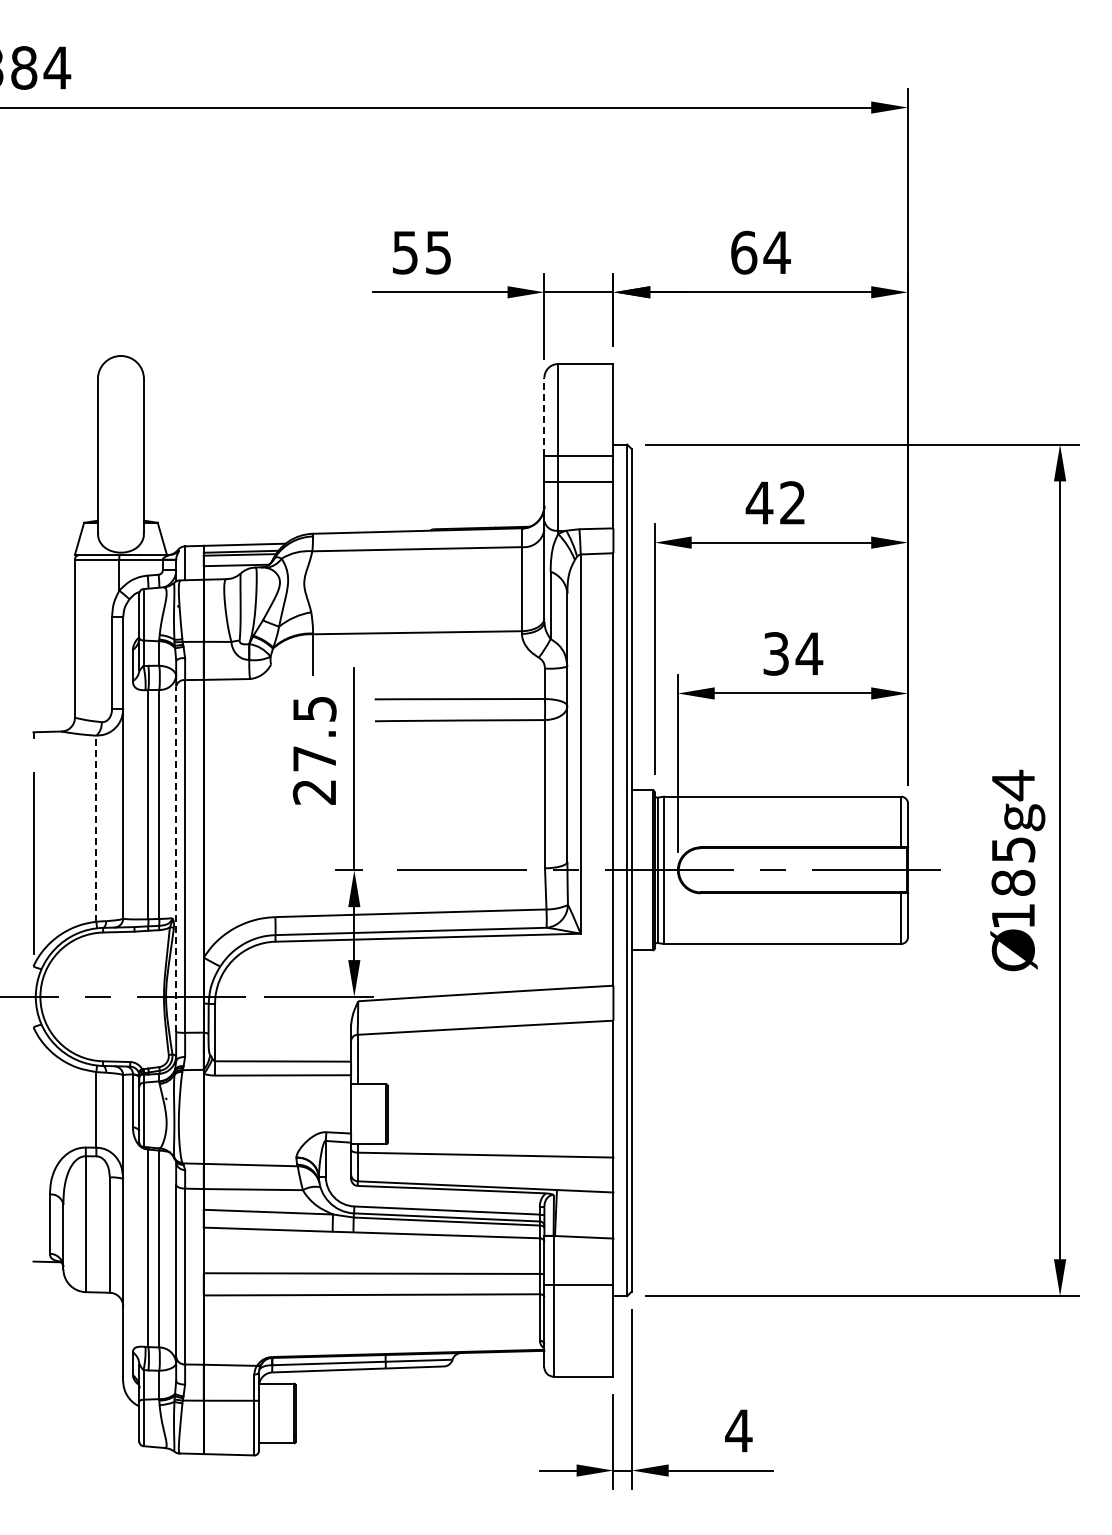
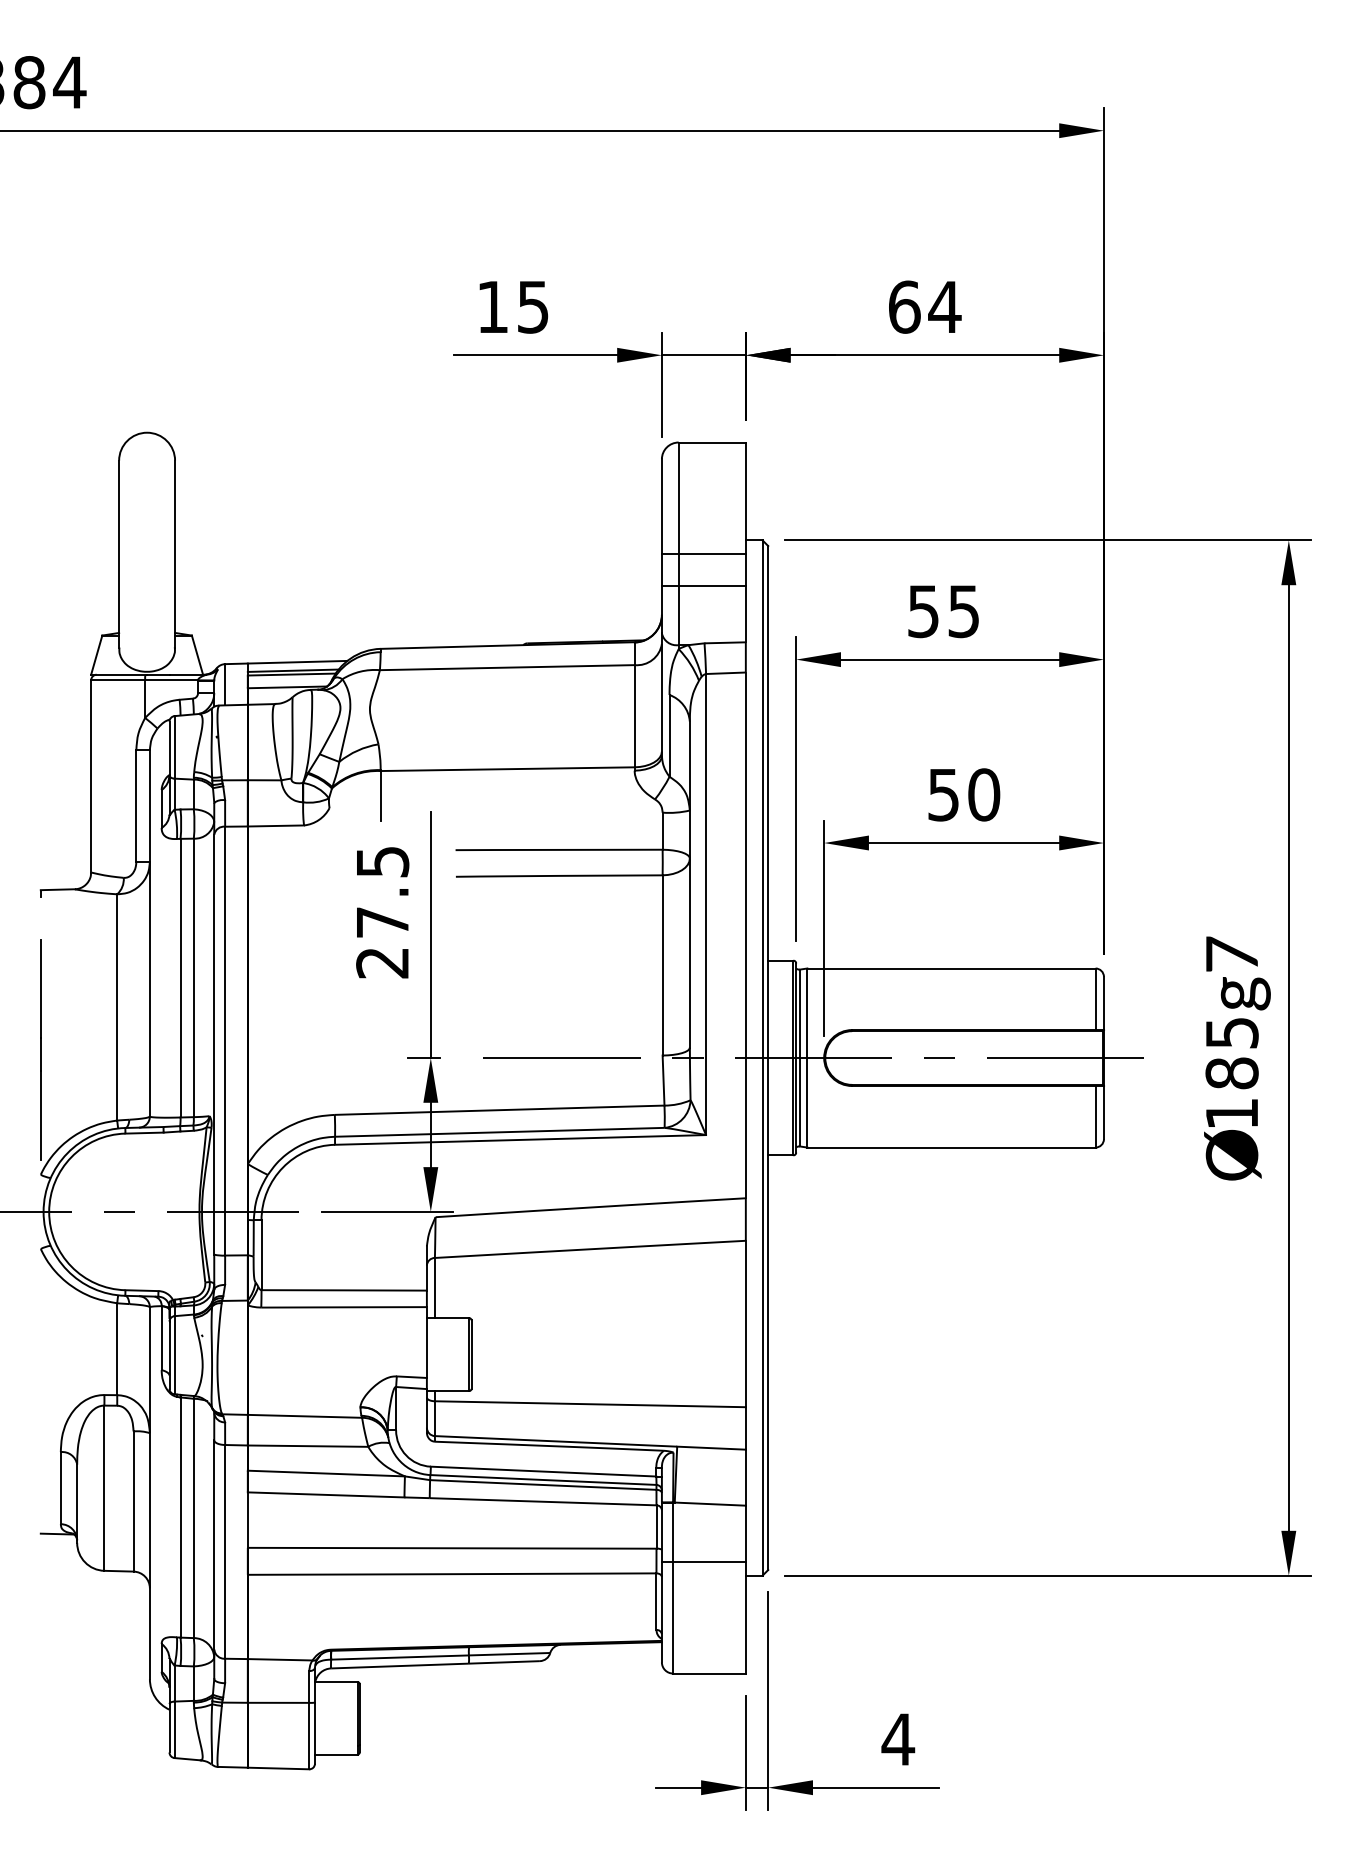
text: (405, 252) -> (493, 306), 55 -> 15
line: (544, 416) -> (662, 506), dashed -> solid
text: (774, 502) -> (941, 610), 42 -> 55
text: (793, 653) -> (964, 794), 34 -> 50
text: (1013, 785) -> (1232, 954), g4 -> g7
line: (96, 828) -> (117, 1007), dashed -> solid
line: (176, 859) -> (214, 1044), dashed -> solid

